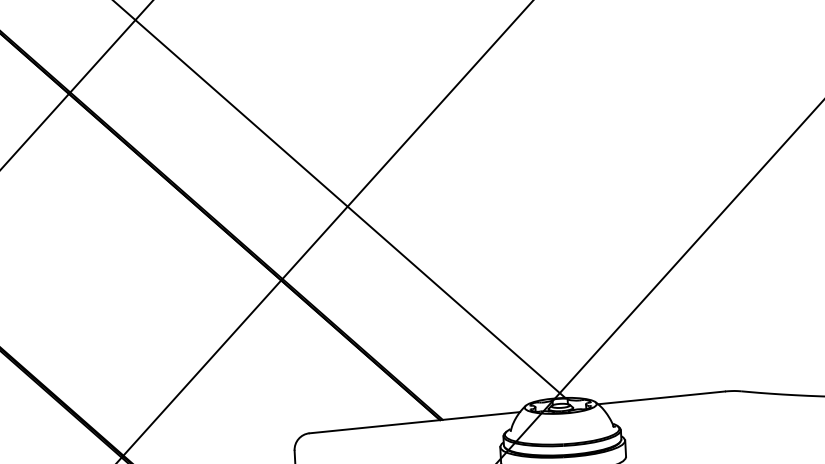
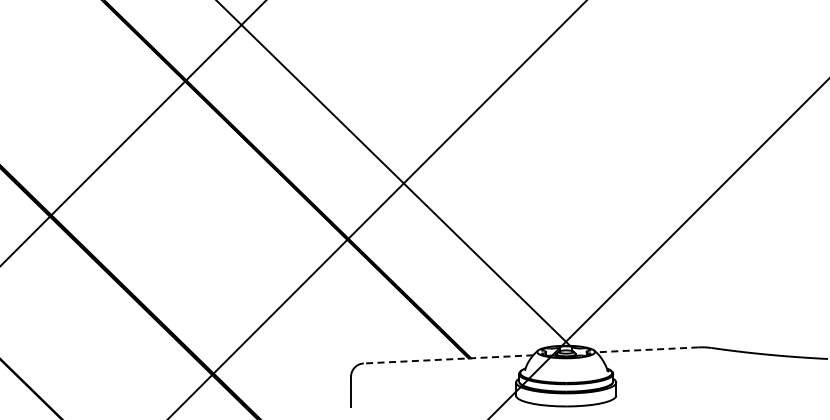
line: (660, 397) -> (646, 349), solid -> dashed
line: (414, 422) -> (448, 359), solid -> dashed

